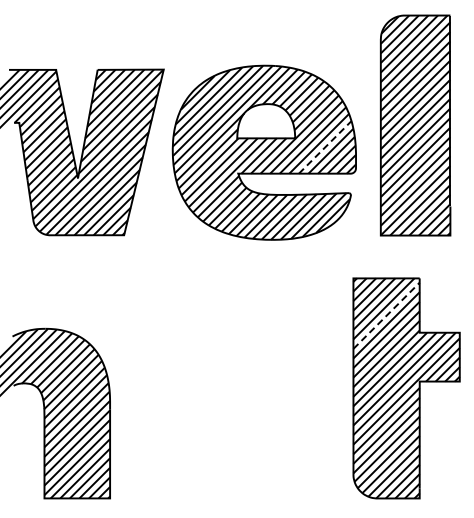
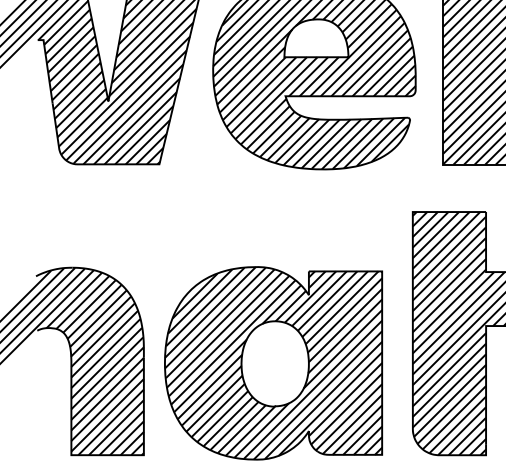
line: (325, 147) -> (381, 67), dashed -> solid
line: (386, 315) -> (449, 253), dashed -> solid
part: (227, 415) -> (273, 363), added

